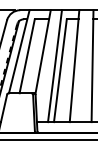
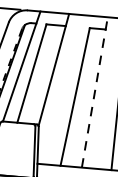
line: (74, 65) -> (94, 91), solid -> dashed
line: (54, 66) -> (67, 90), removed

